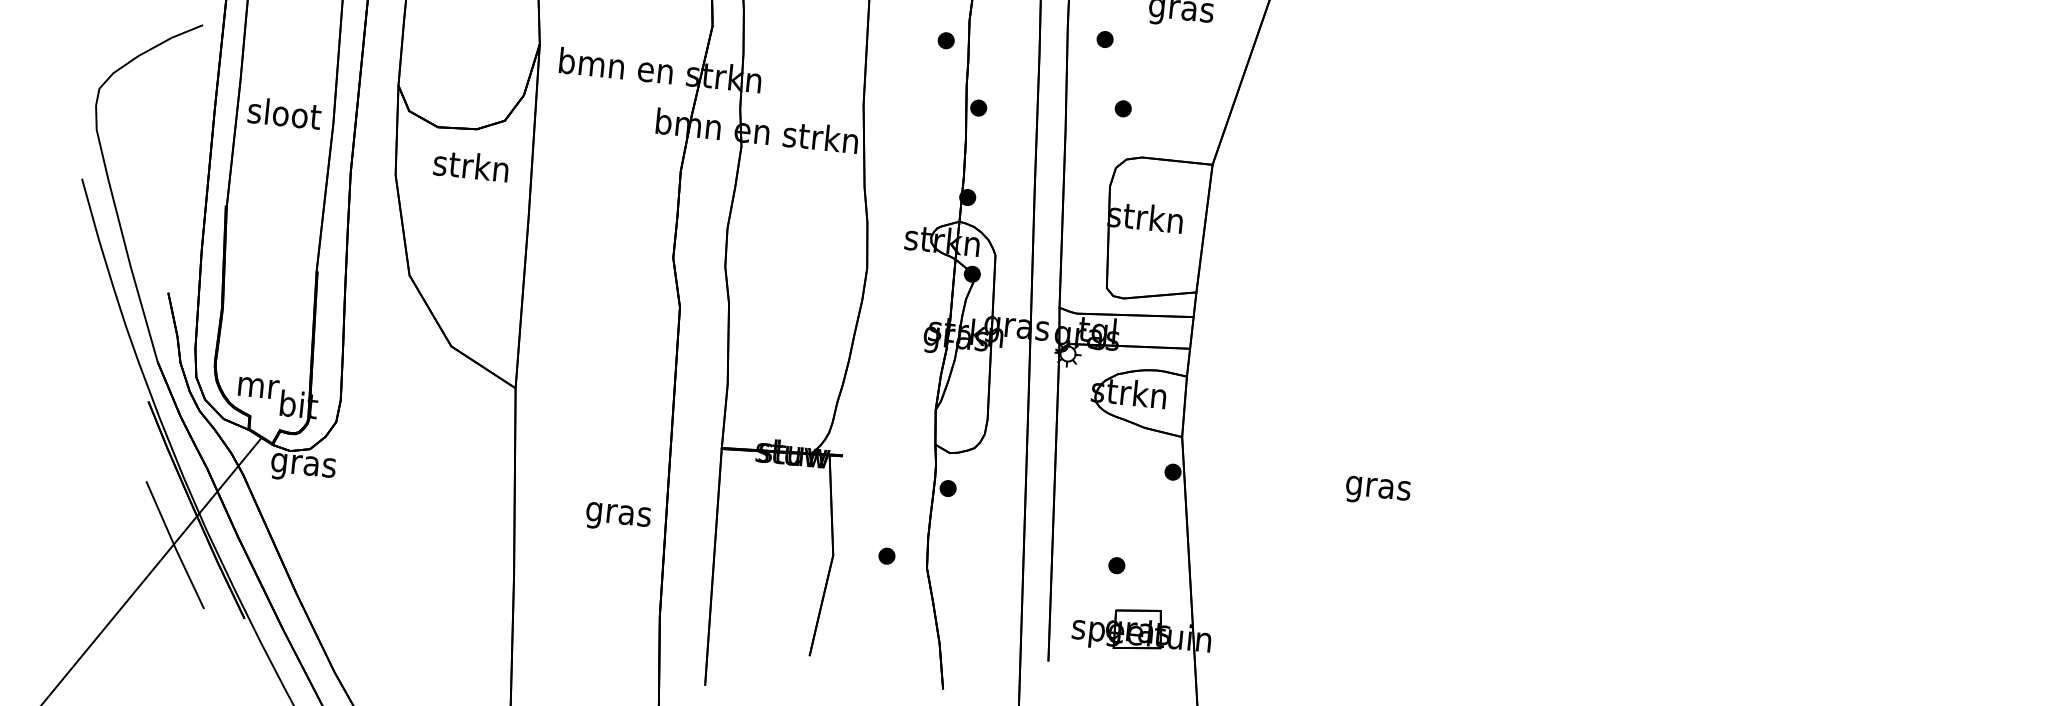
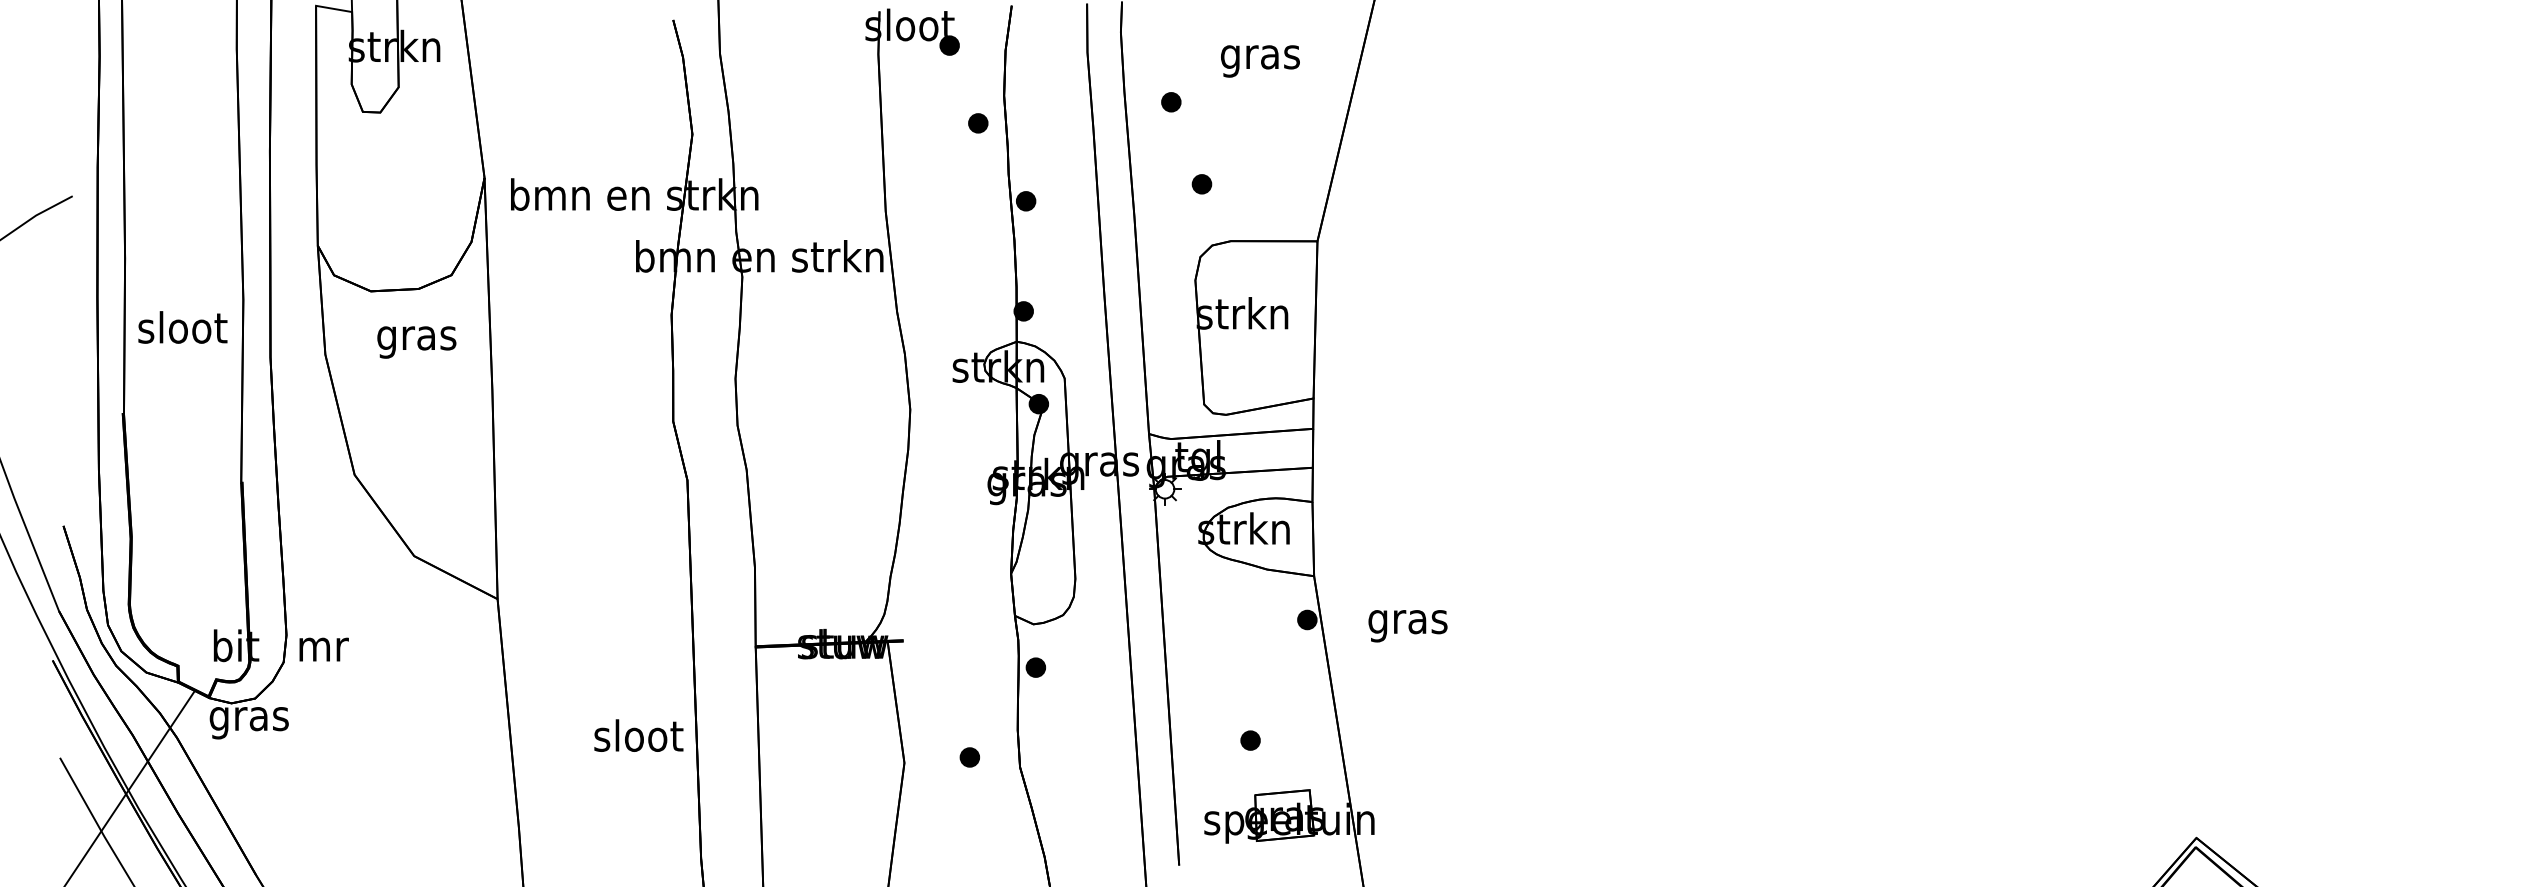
text: (284, 113) -> (182, 327), moved
text: (470, 168) -> (415, 337), strkn -> gras
text: (258, 387) -> (323, 649), moved
text: (1377, 491) -> (1407, 626), moved
text: (618, 514) -> (638, 739), gras -> sloot

